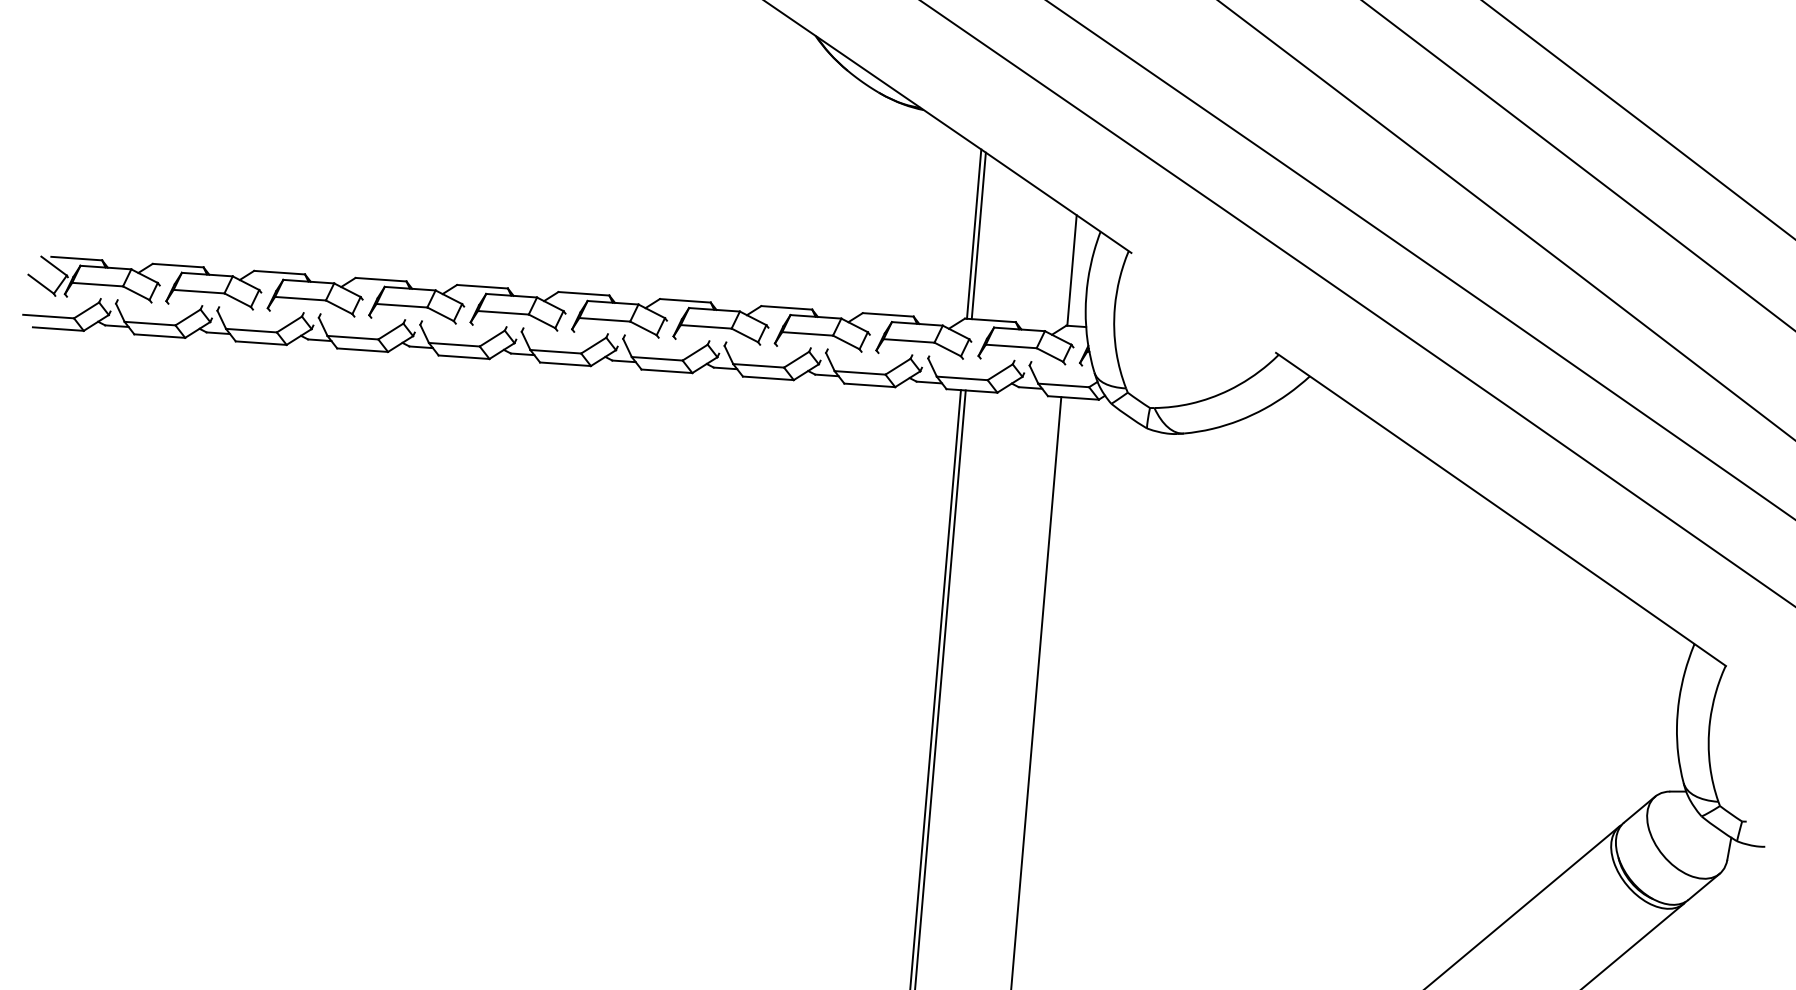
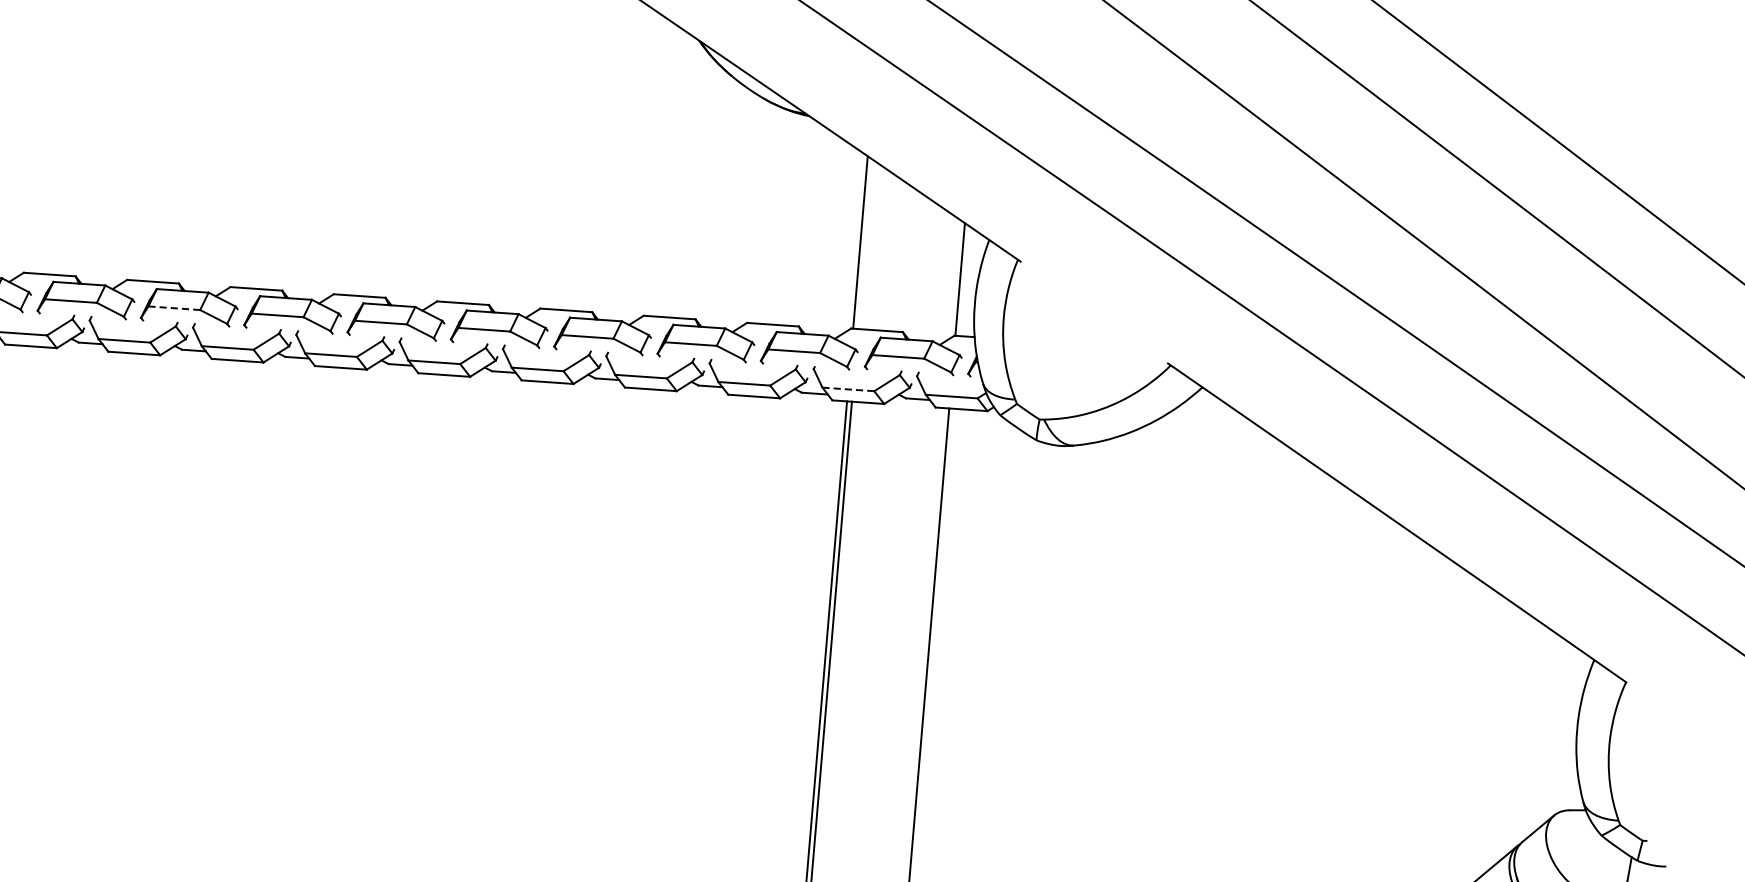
line: (978, 235) -> (864, 243), removed
line: (299, 298) -> (173, 308), solid -> dashed
line: (962, 378) -> (848, 389), solid -> dashed

